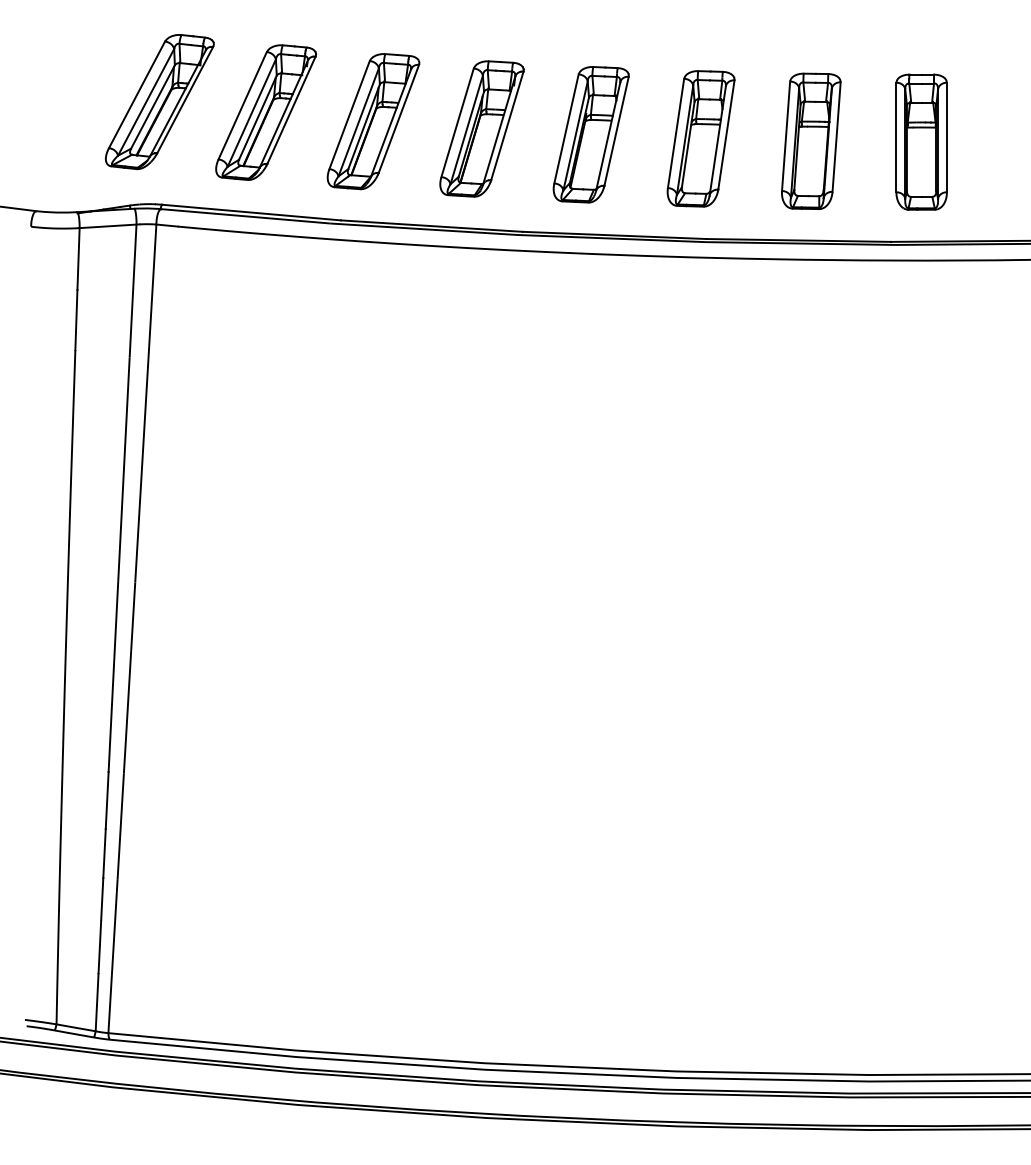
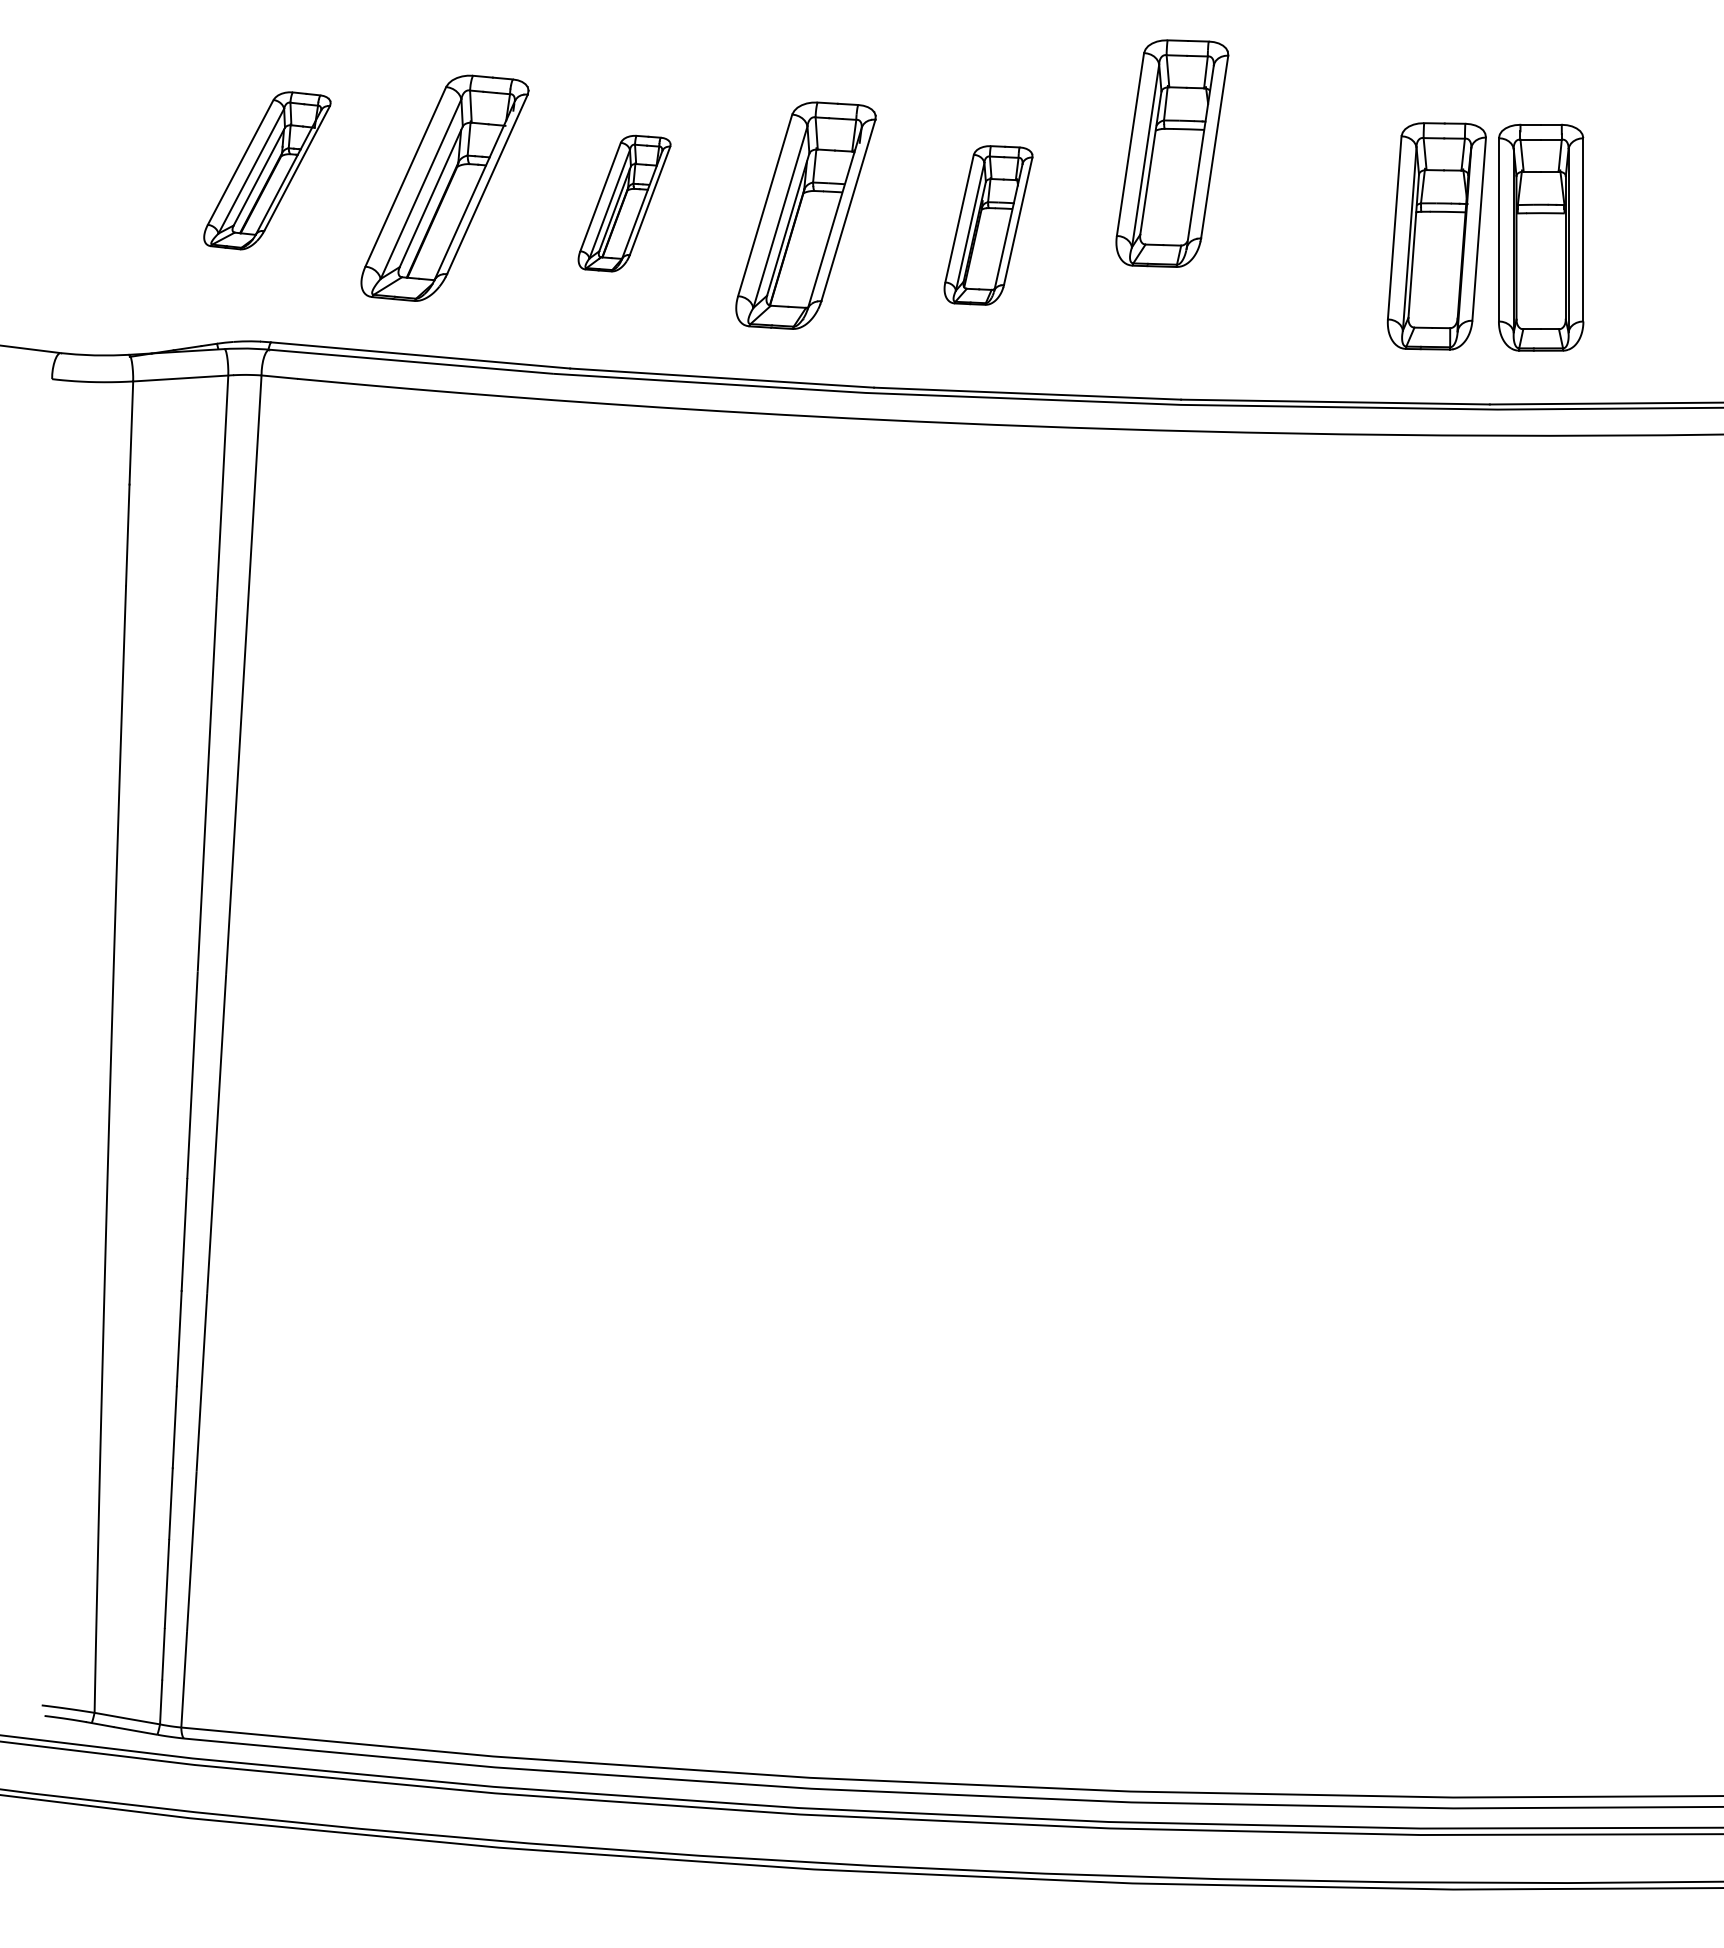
part: (159, 102) -> (266, 171), size x0.7
part: (373, 121) -> (624, 203), size x0.6
part: (590, 134) -> (987, 224), size x0.7
part: (700, 138) -> (1171, 152), moved
part: (811, 140) -> (1437, 234), moved

